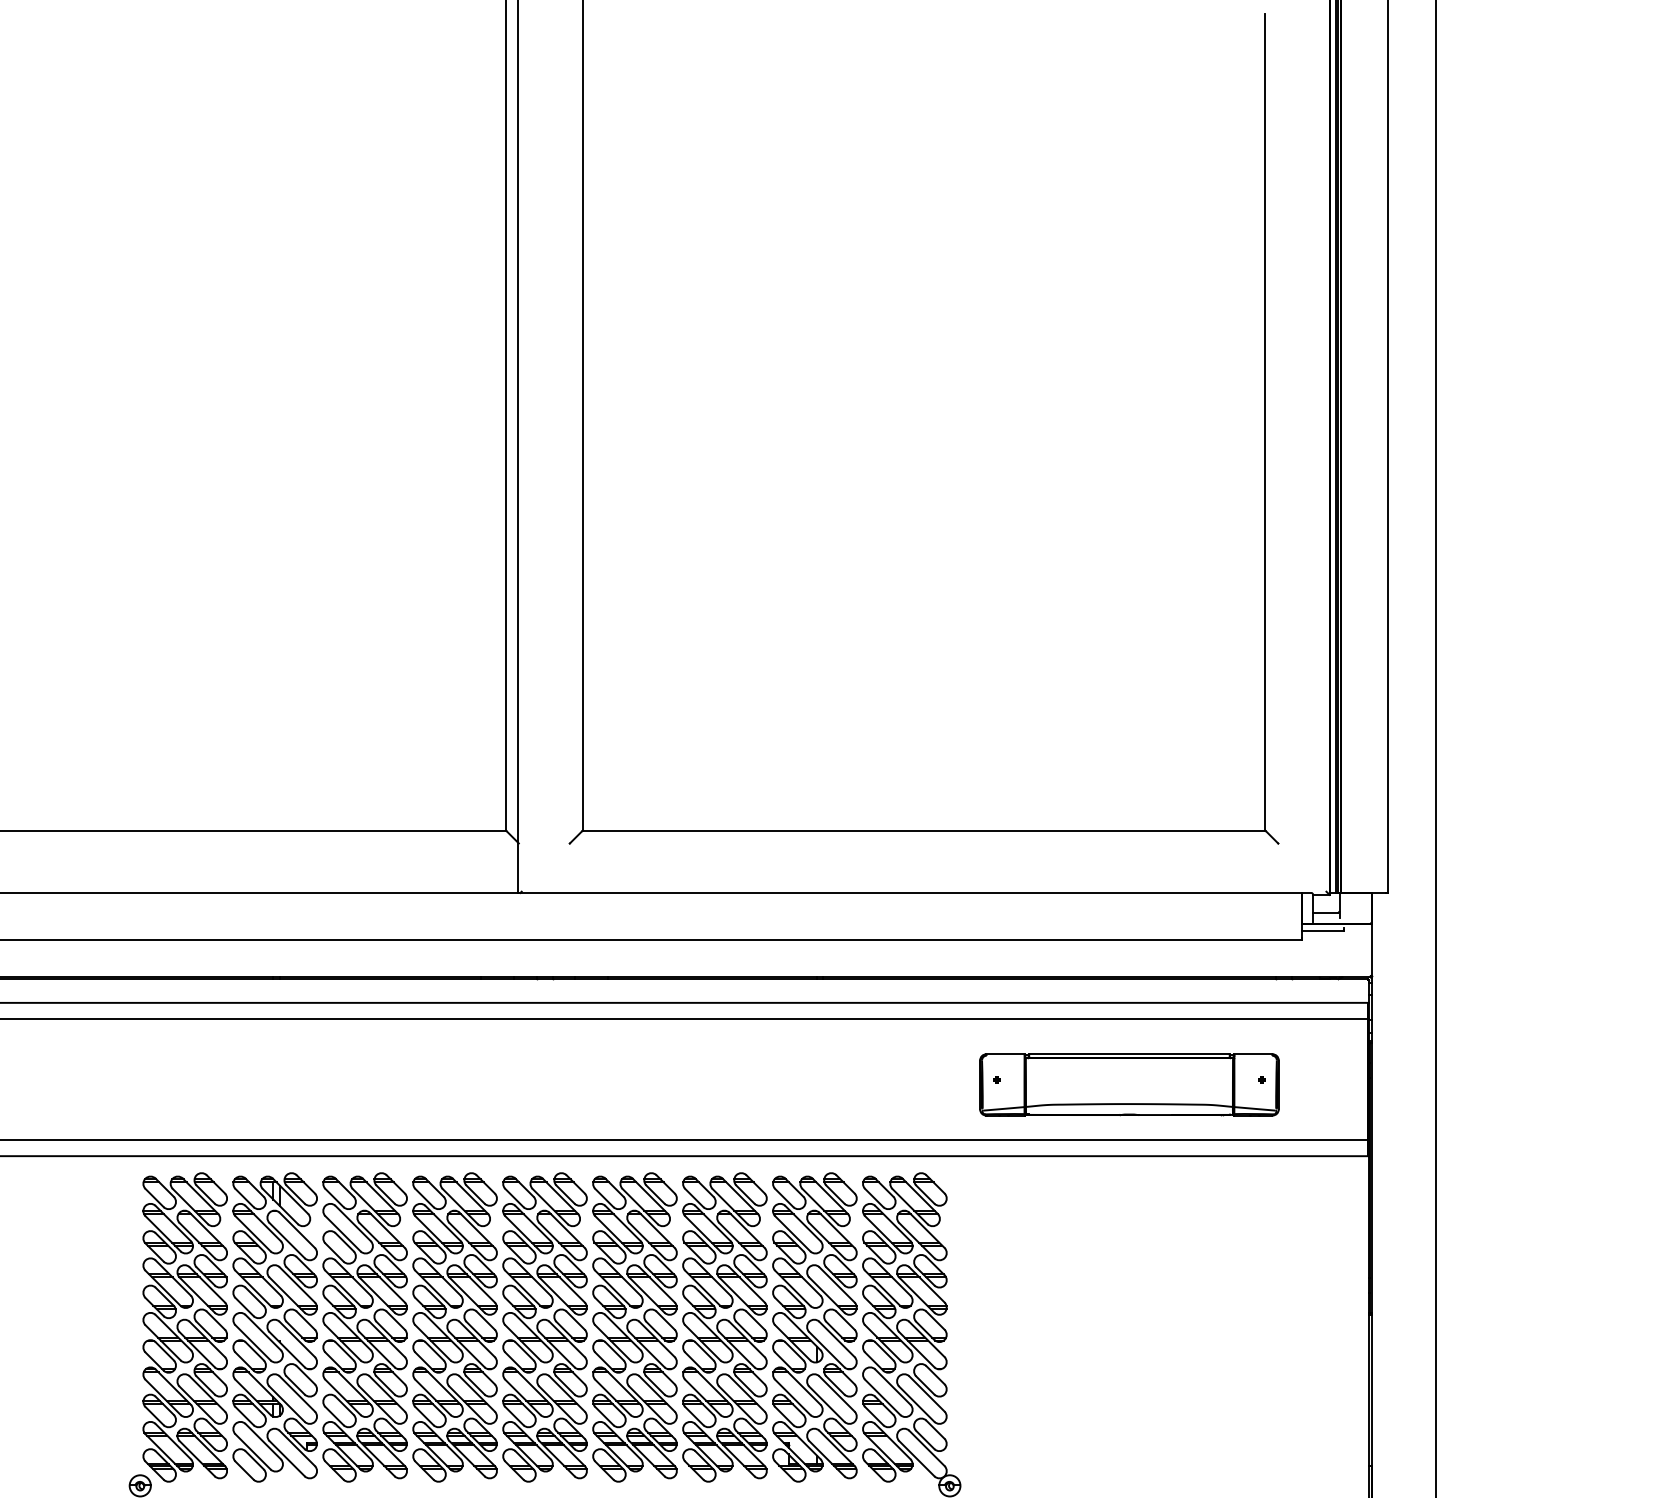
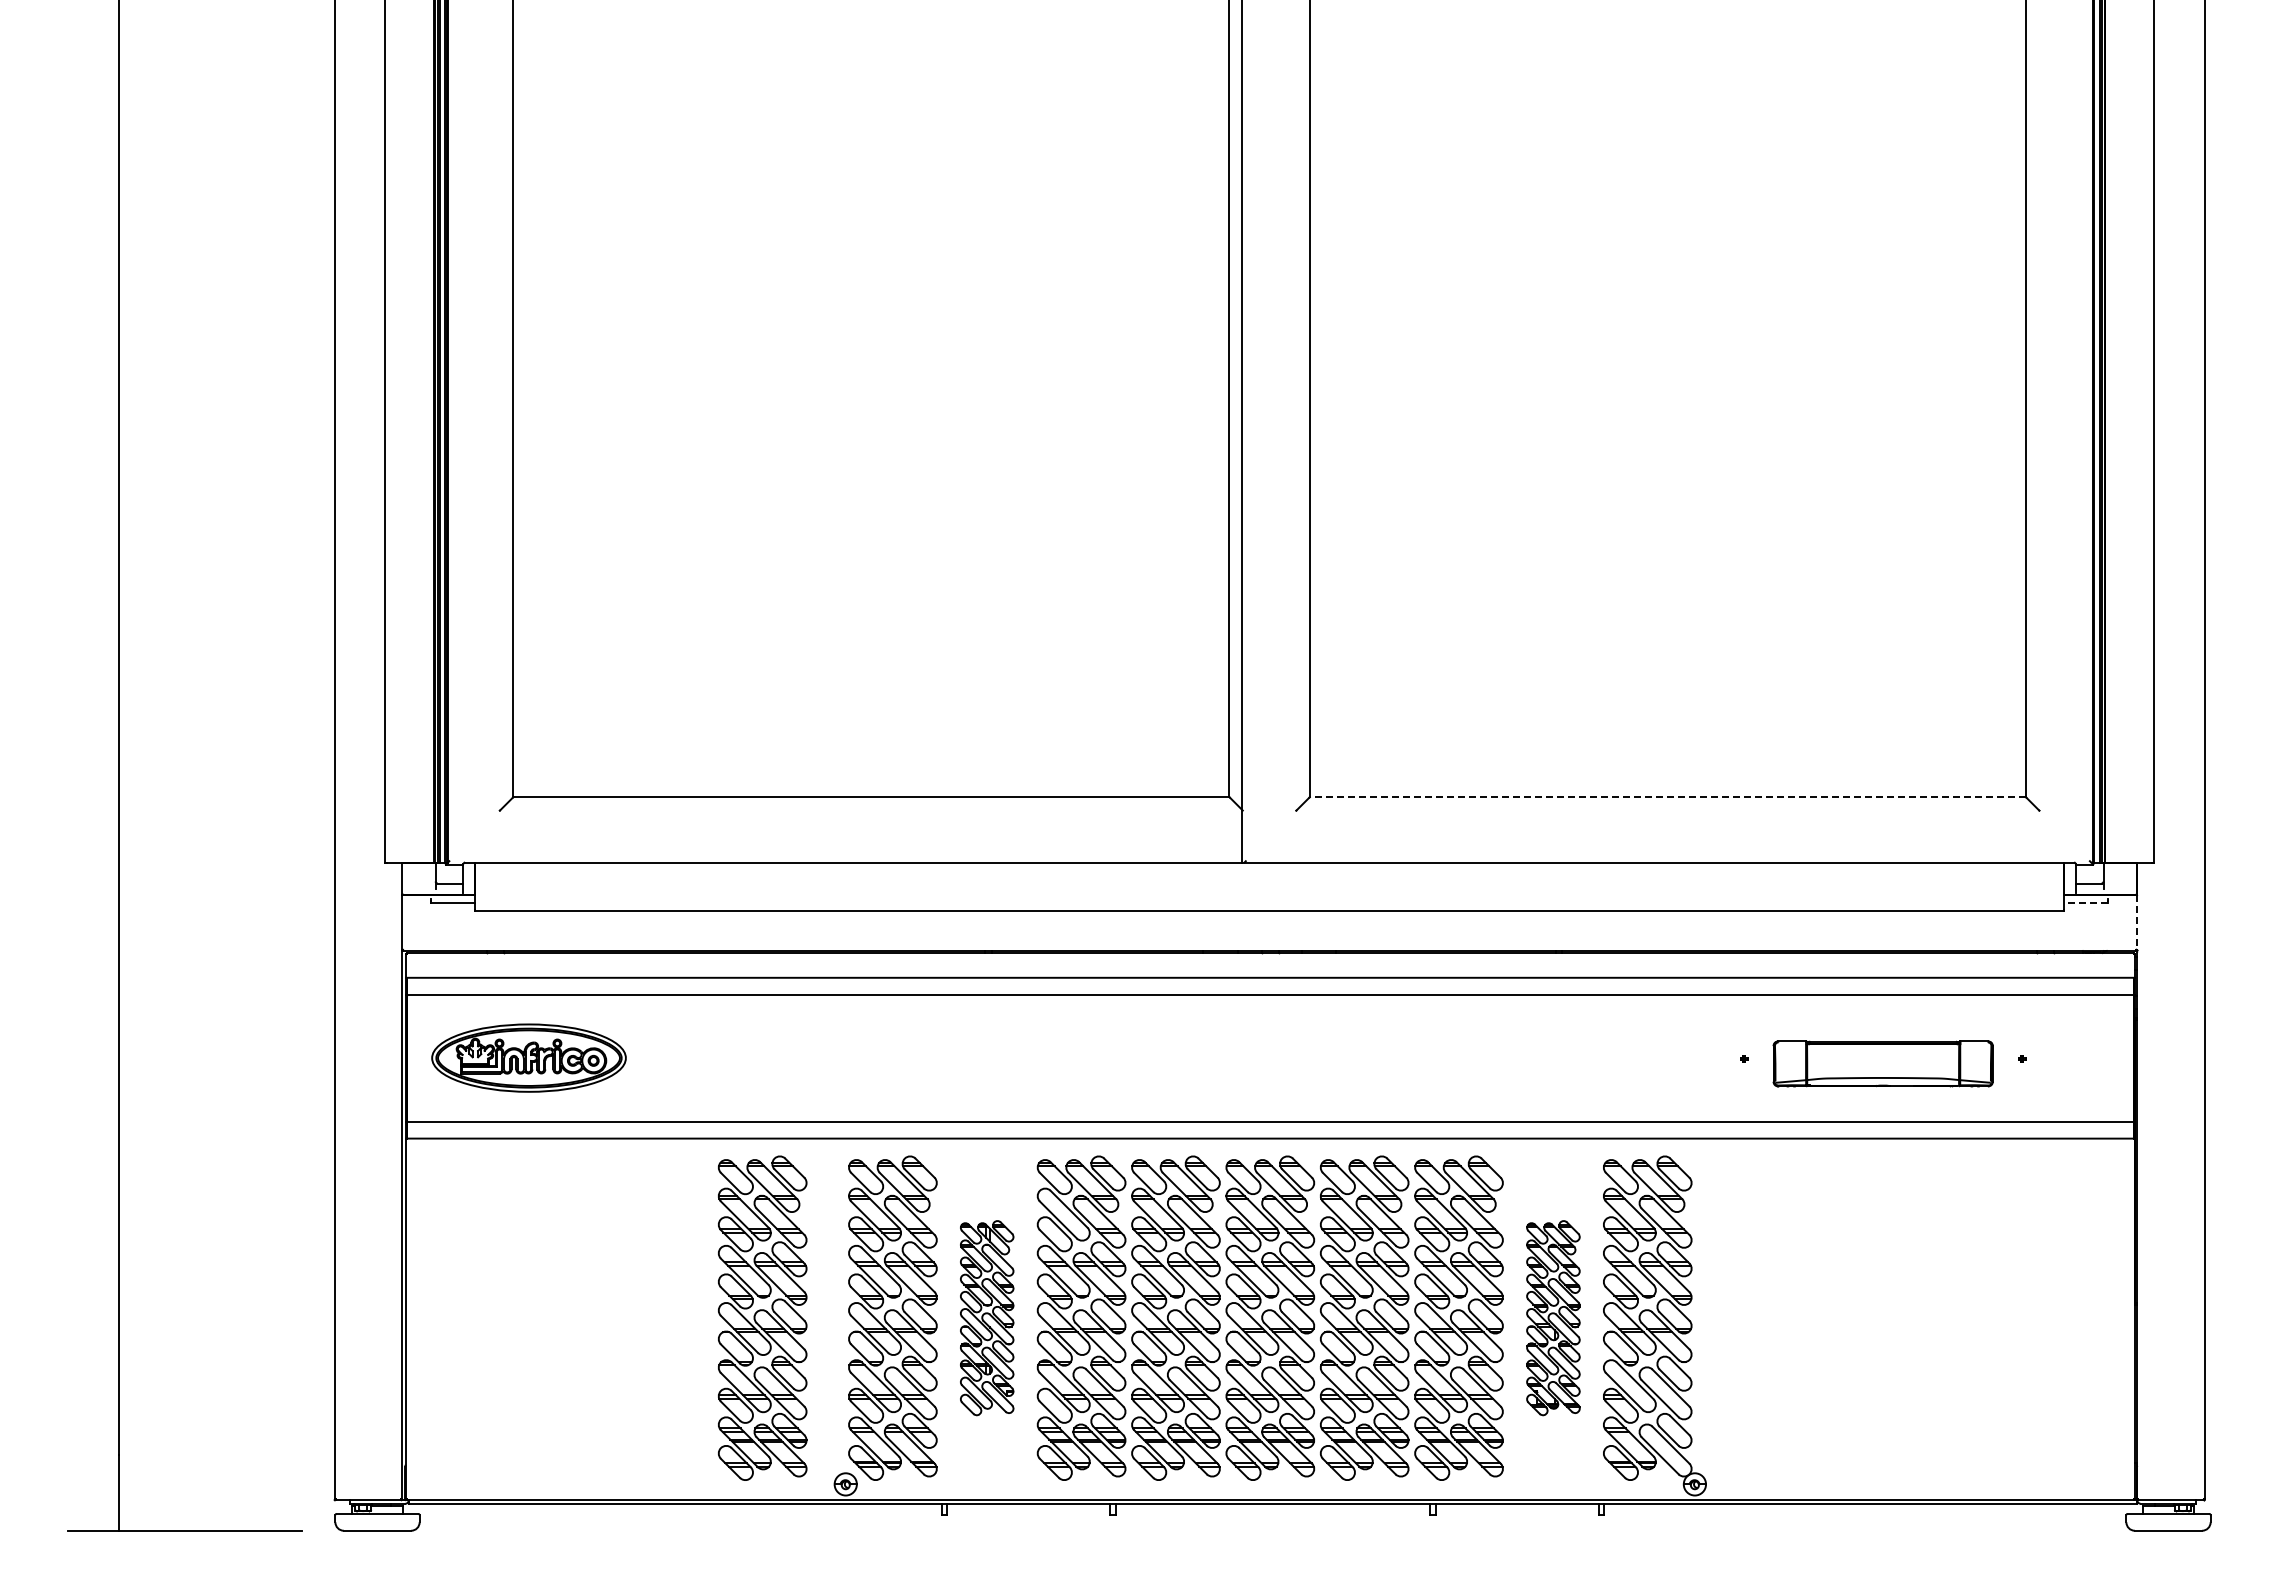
line: (923, 830) -> (1667, 797), solid -> dashed
line: (1322, 931) -> (2085, 902), solid -> dashed
line: (1371, 951) -> (2137, 923), solid -> dashed
part: (1128, 1084) -> (1882, 1063), size x0.7
part: (60, 1326) -> (762, 1317), added
part: (274, 1326) -> (986, 1317), size x0.6
part: (815, 1326) -> (1553, 1317), size x0.6

